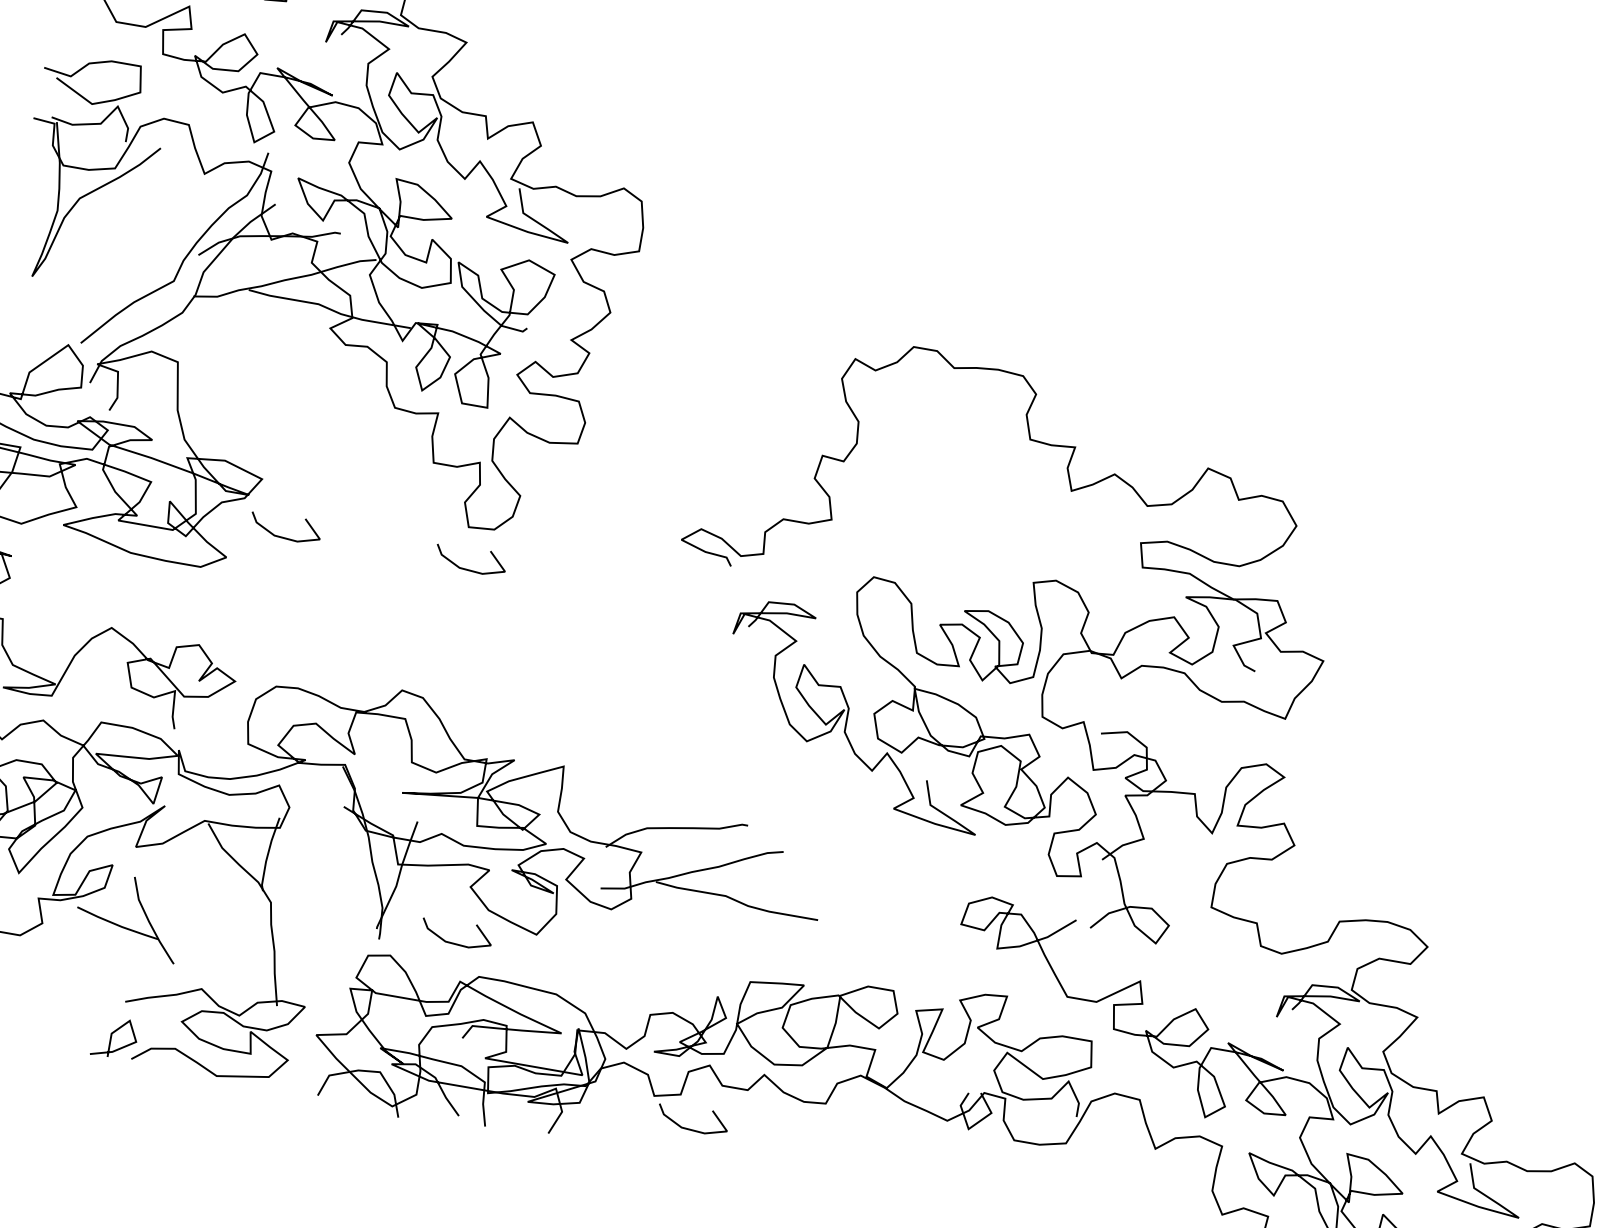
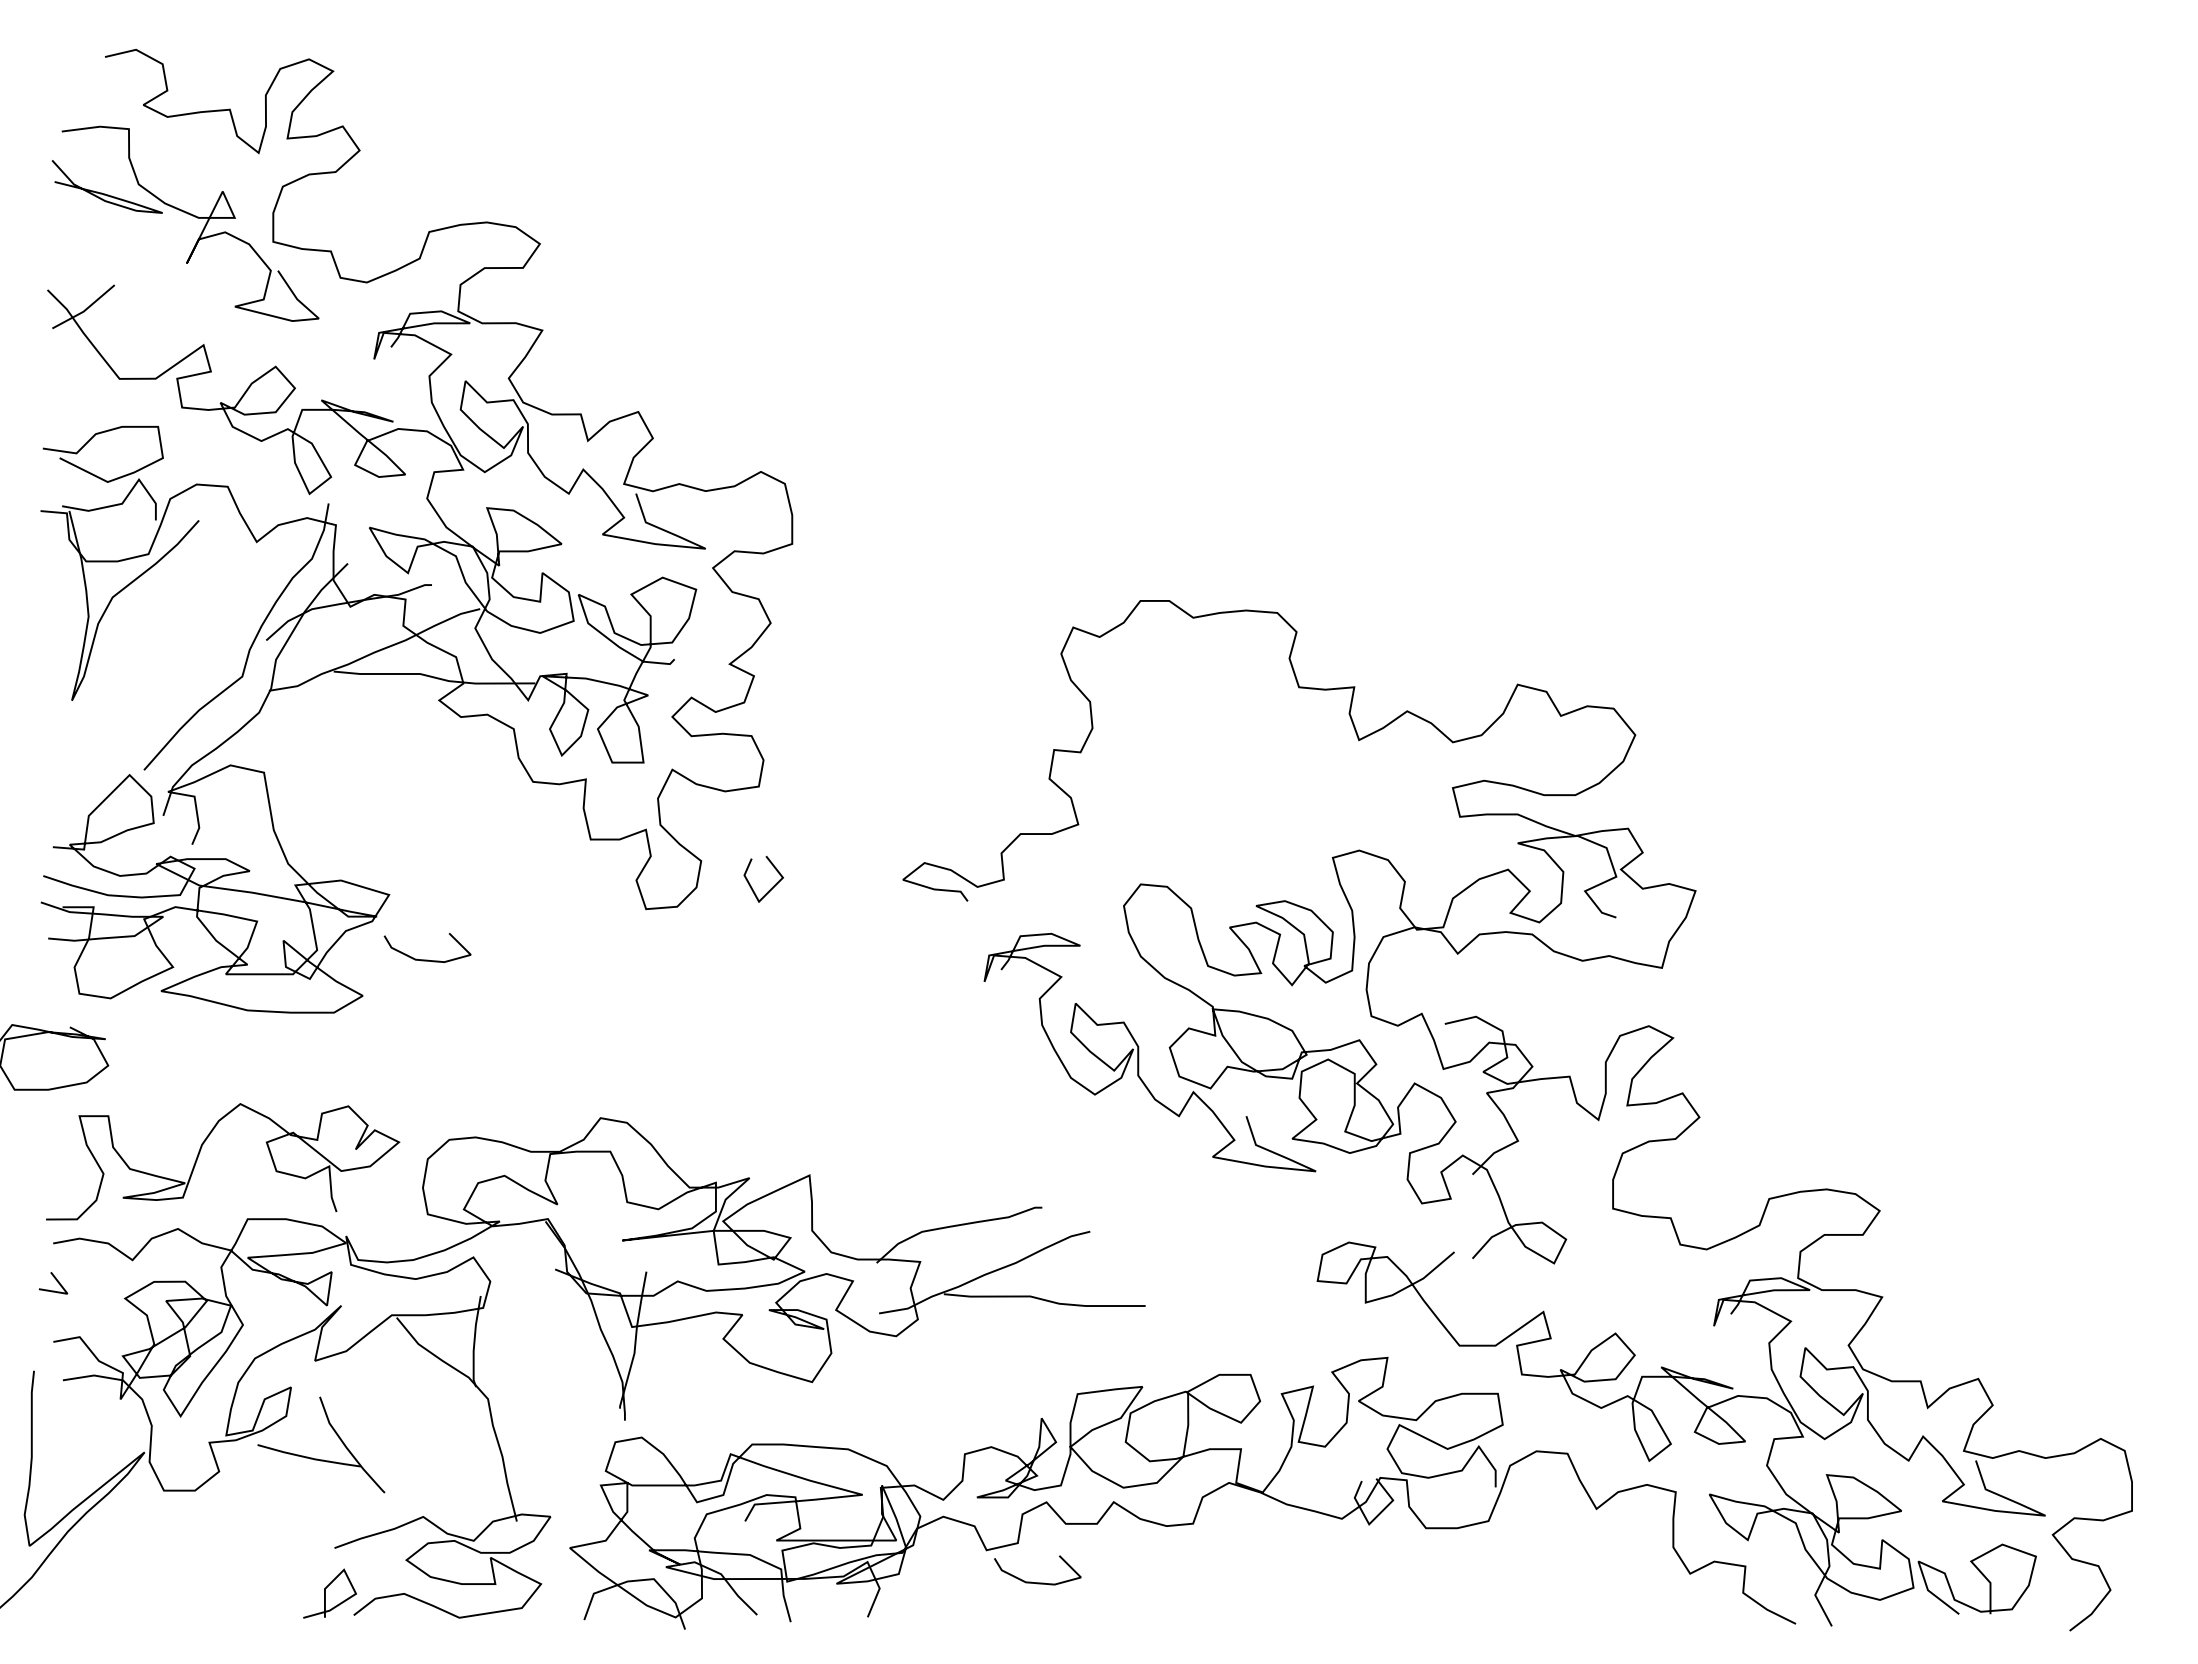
line: (573, 527) -> (771, 887), added
curve: (469, 569) -> (655, 959), removed
curve: (454, 943) -> (716, 1409), removed

